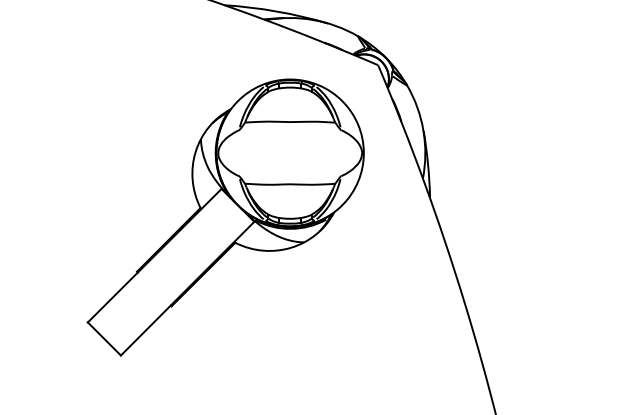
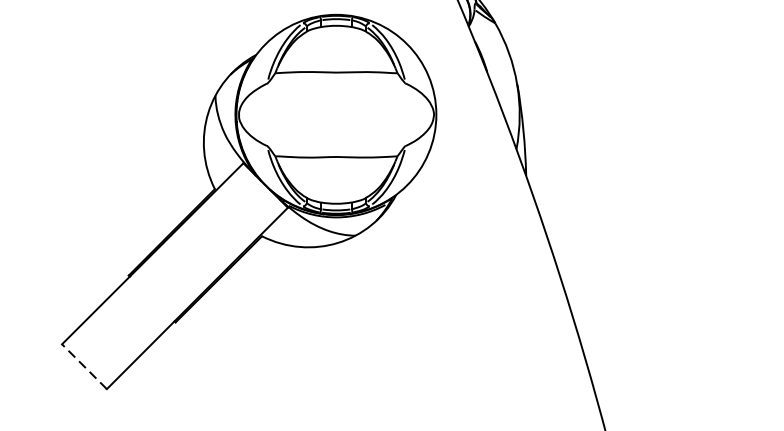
line: (104, 338) -> (84, 366), solid -> dashed

